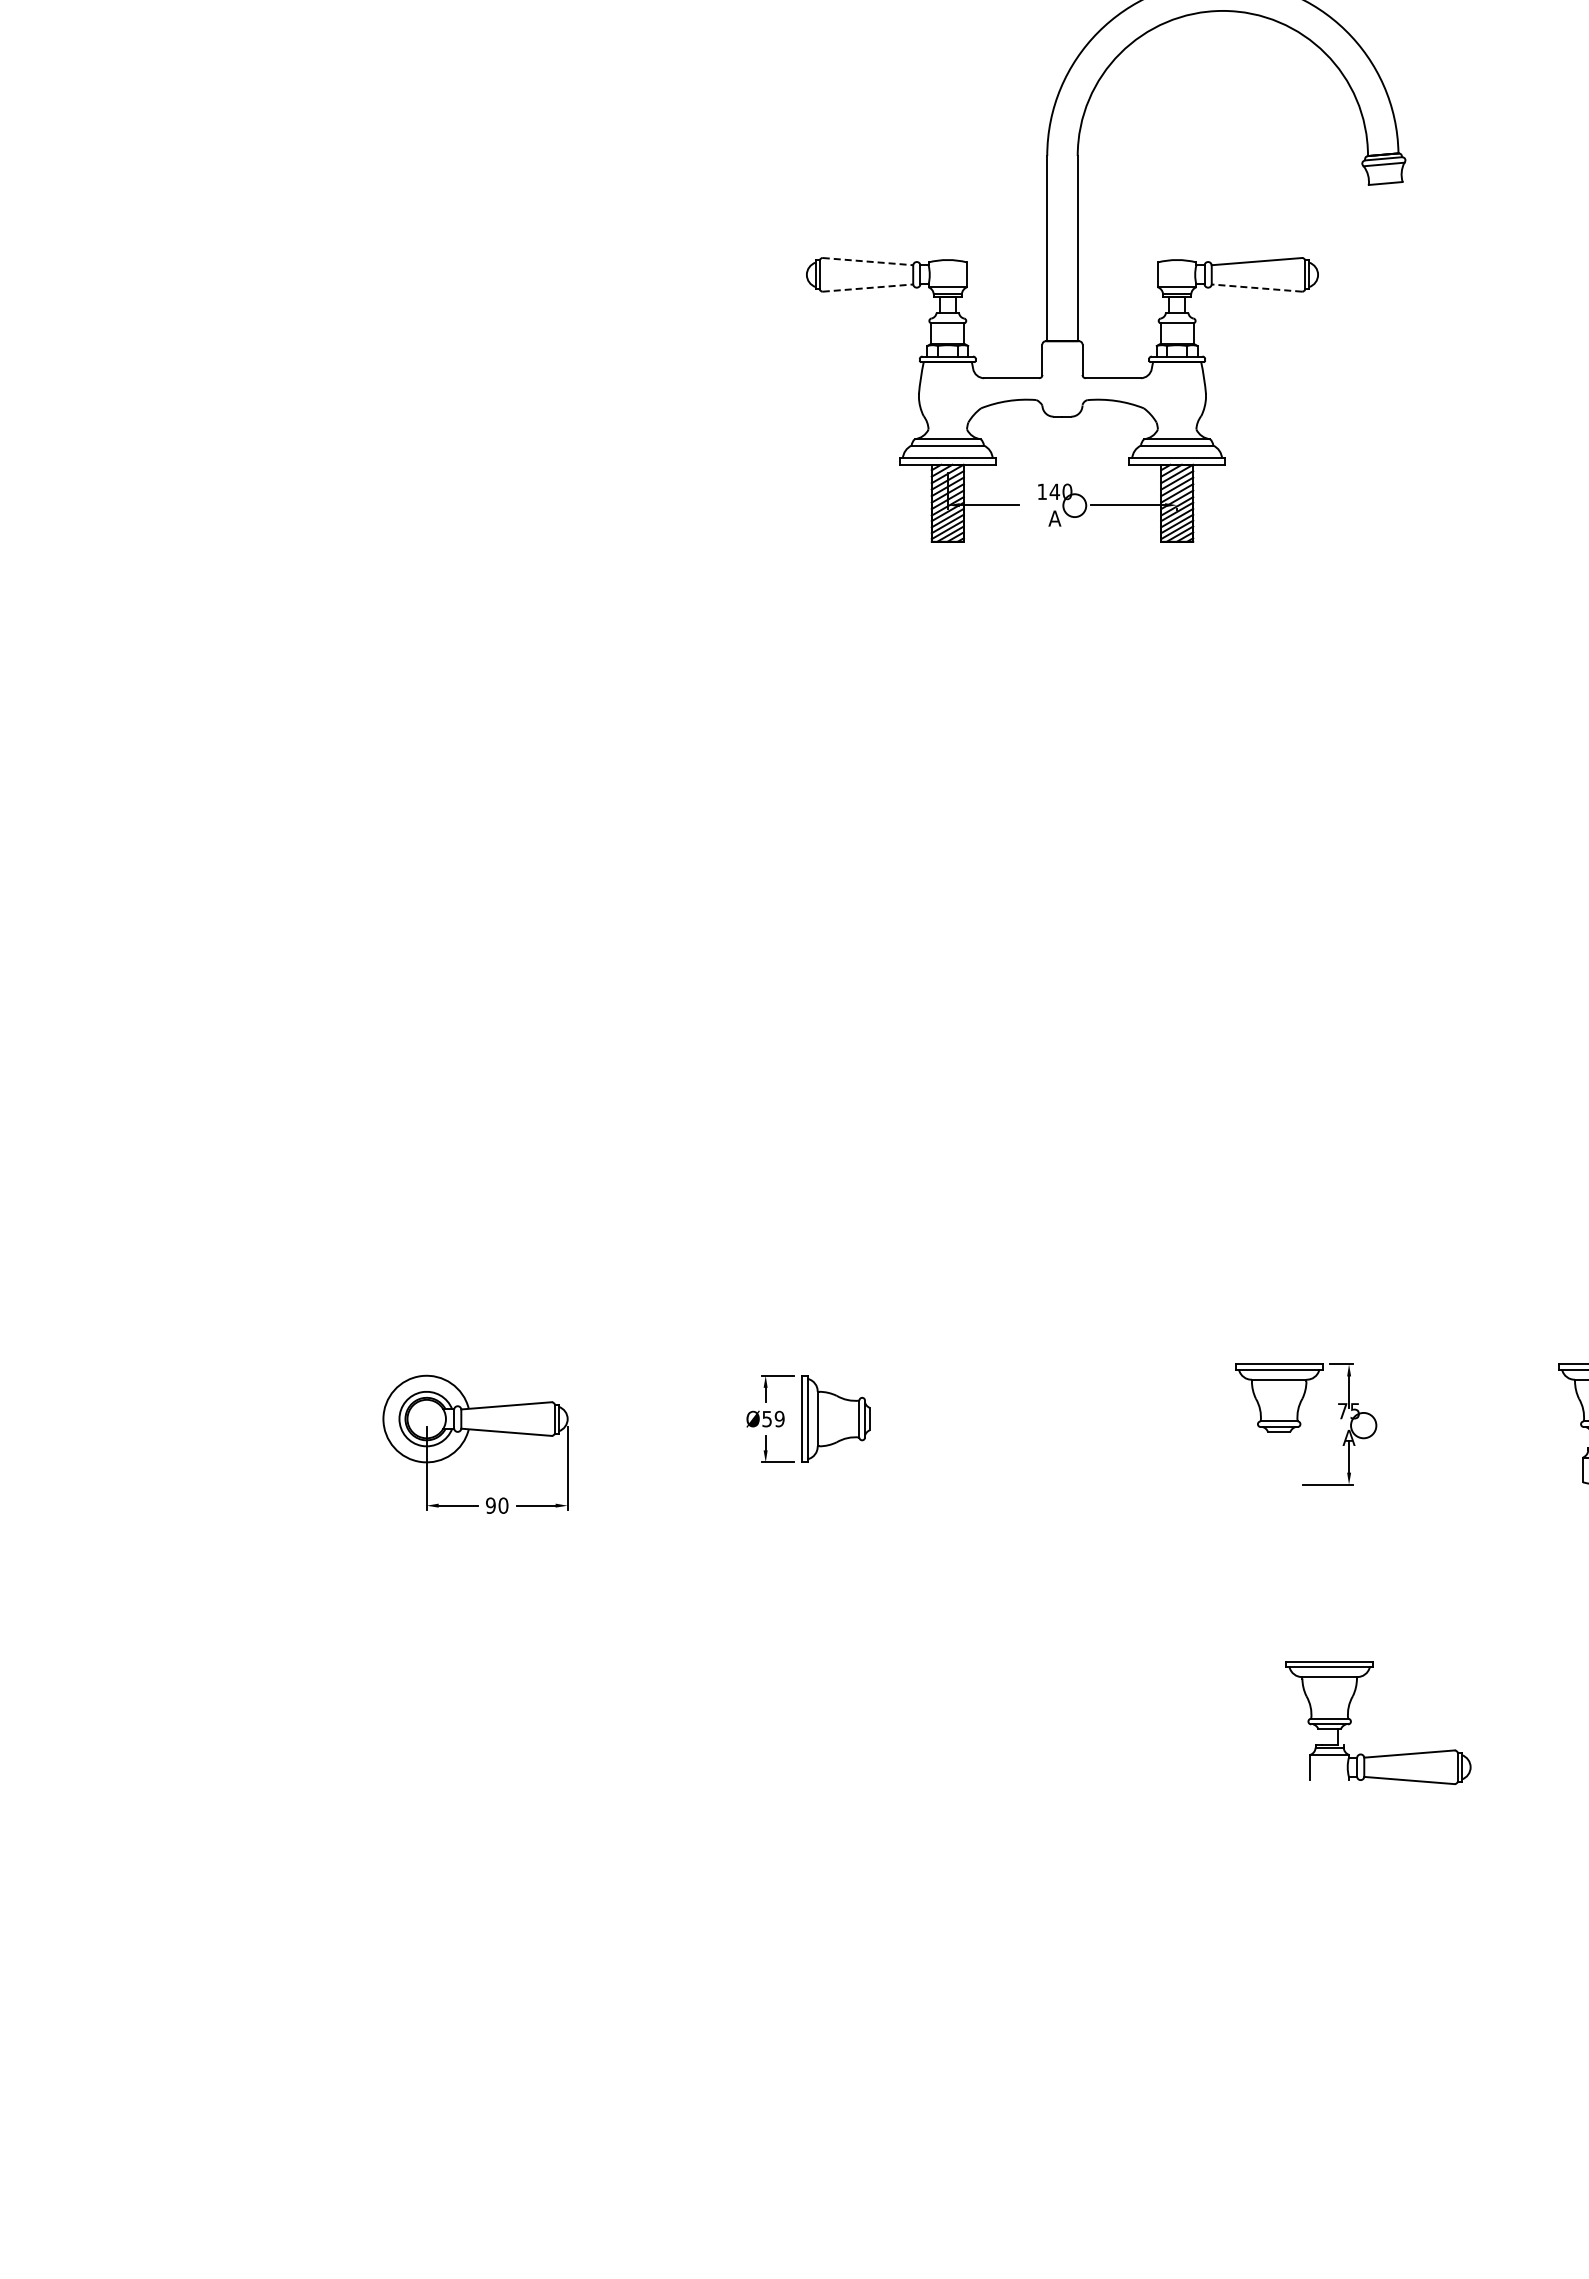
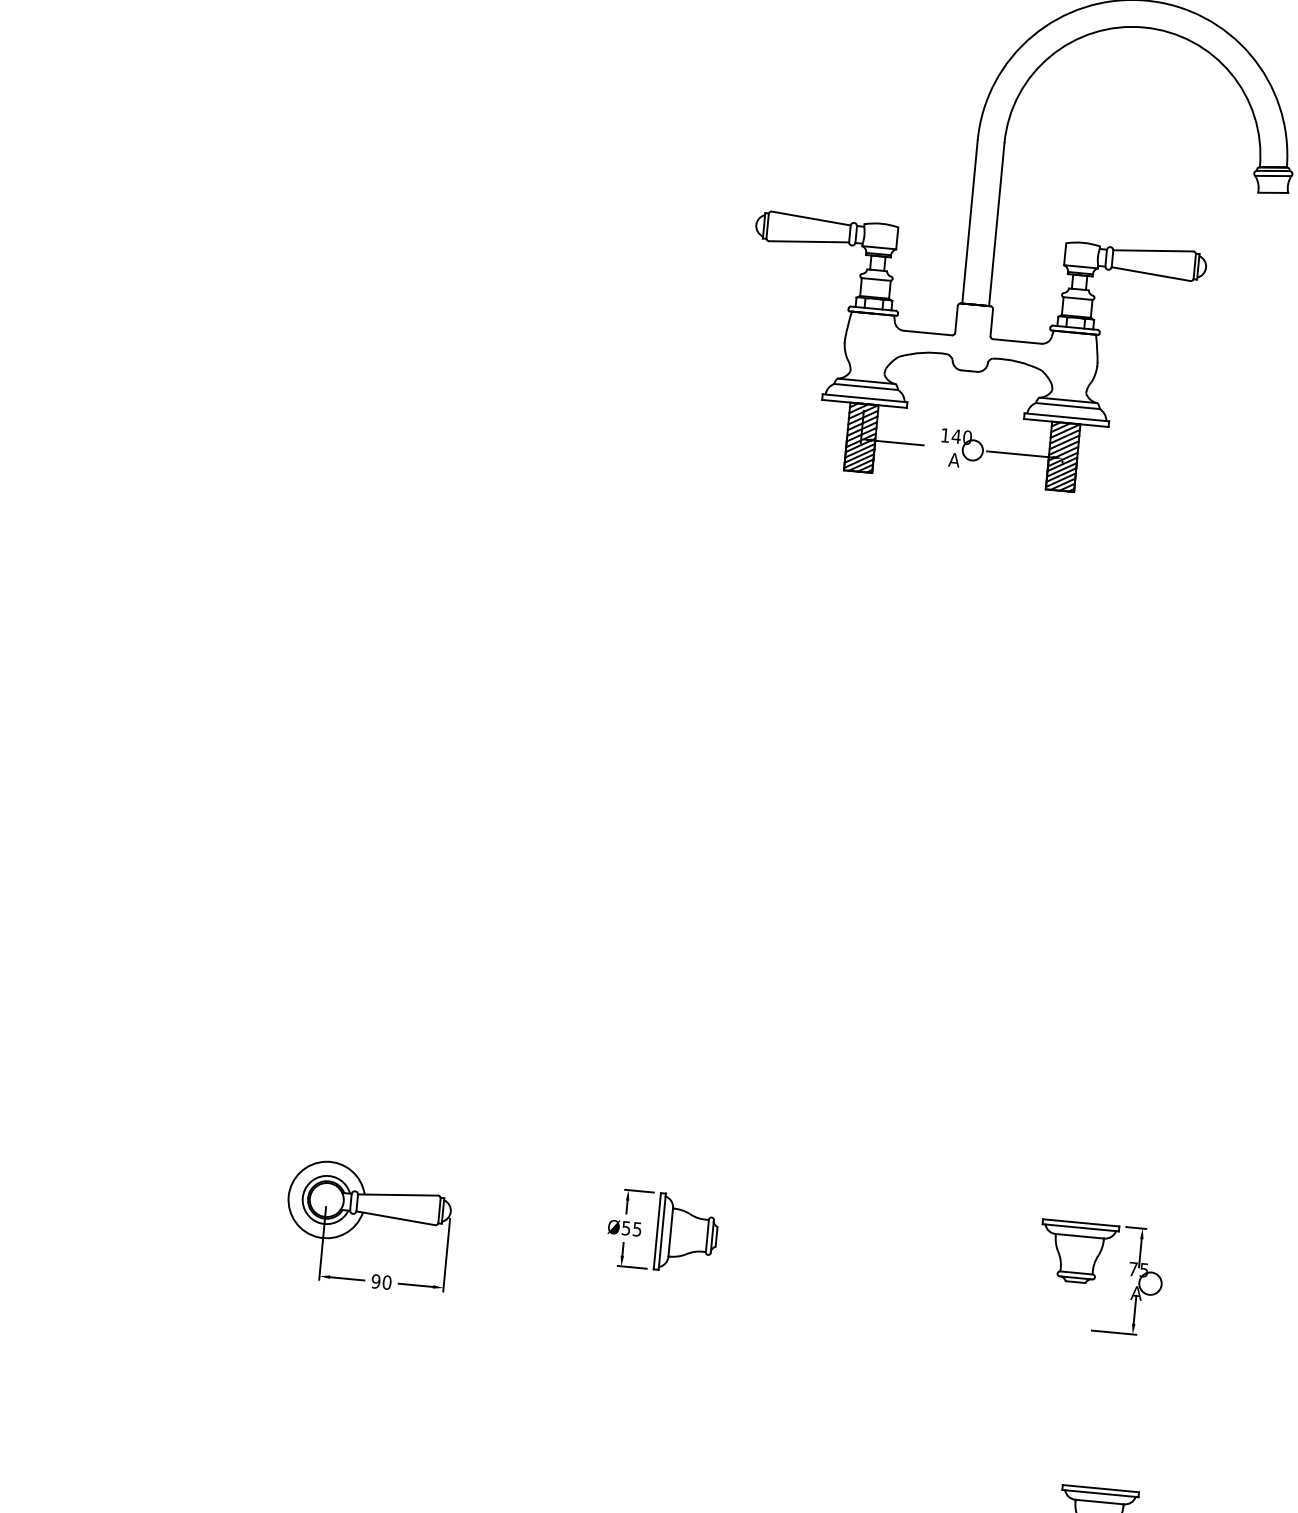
line: (868, 261) -> (811, 218), dashed -> solid
line: (868, 288) -> (809, 242), dashed -> solid
line: (1256, 288) -> (1150, 274), dashed -> solid
text: (779, 1418) -> (637, 1228), Ø59 -> Ø55

